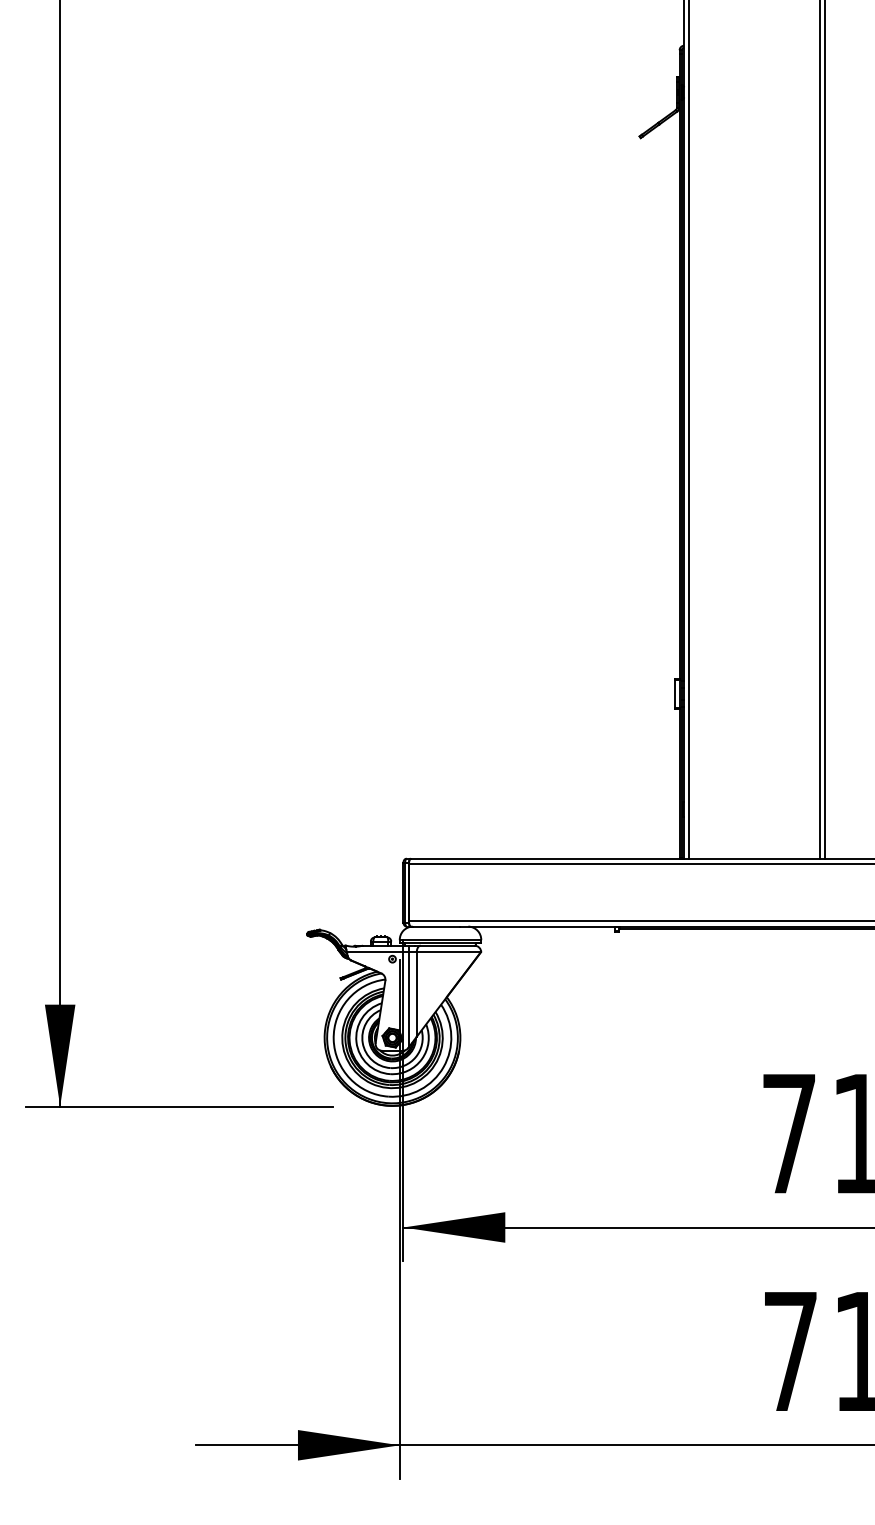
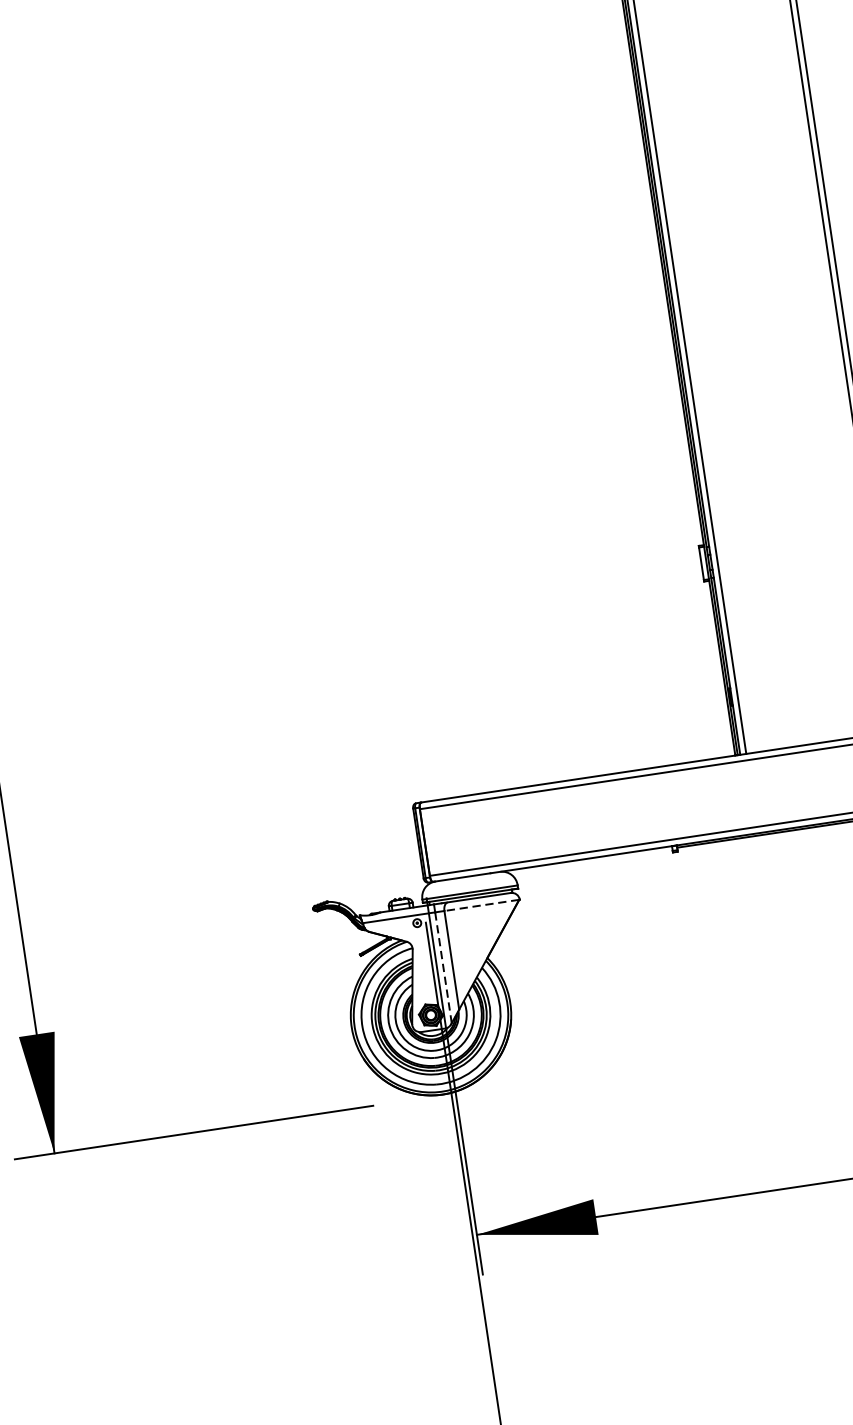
line: (448, 952) -> (481, 905), solid -> dashed
line: (408, 1000) -> (443, 968), solid -> dashed

